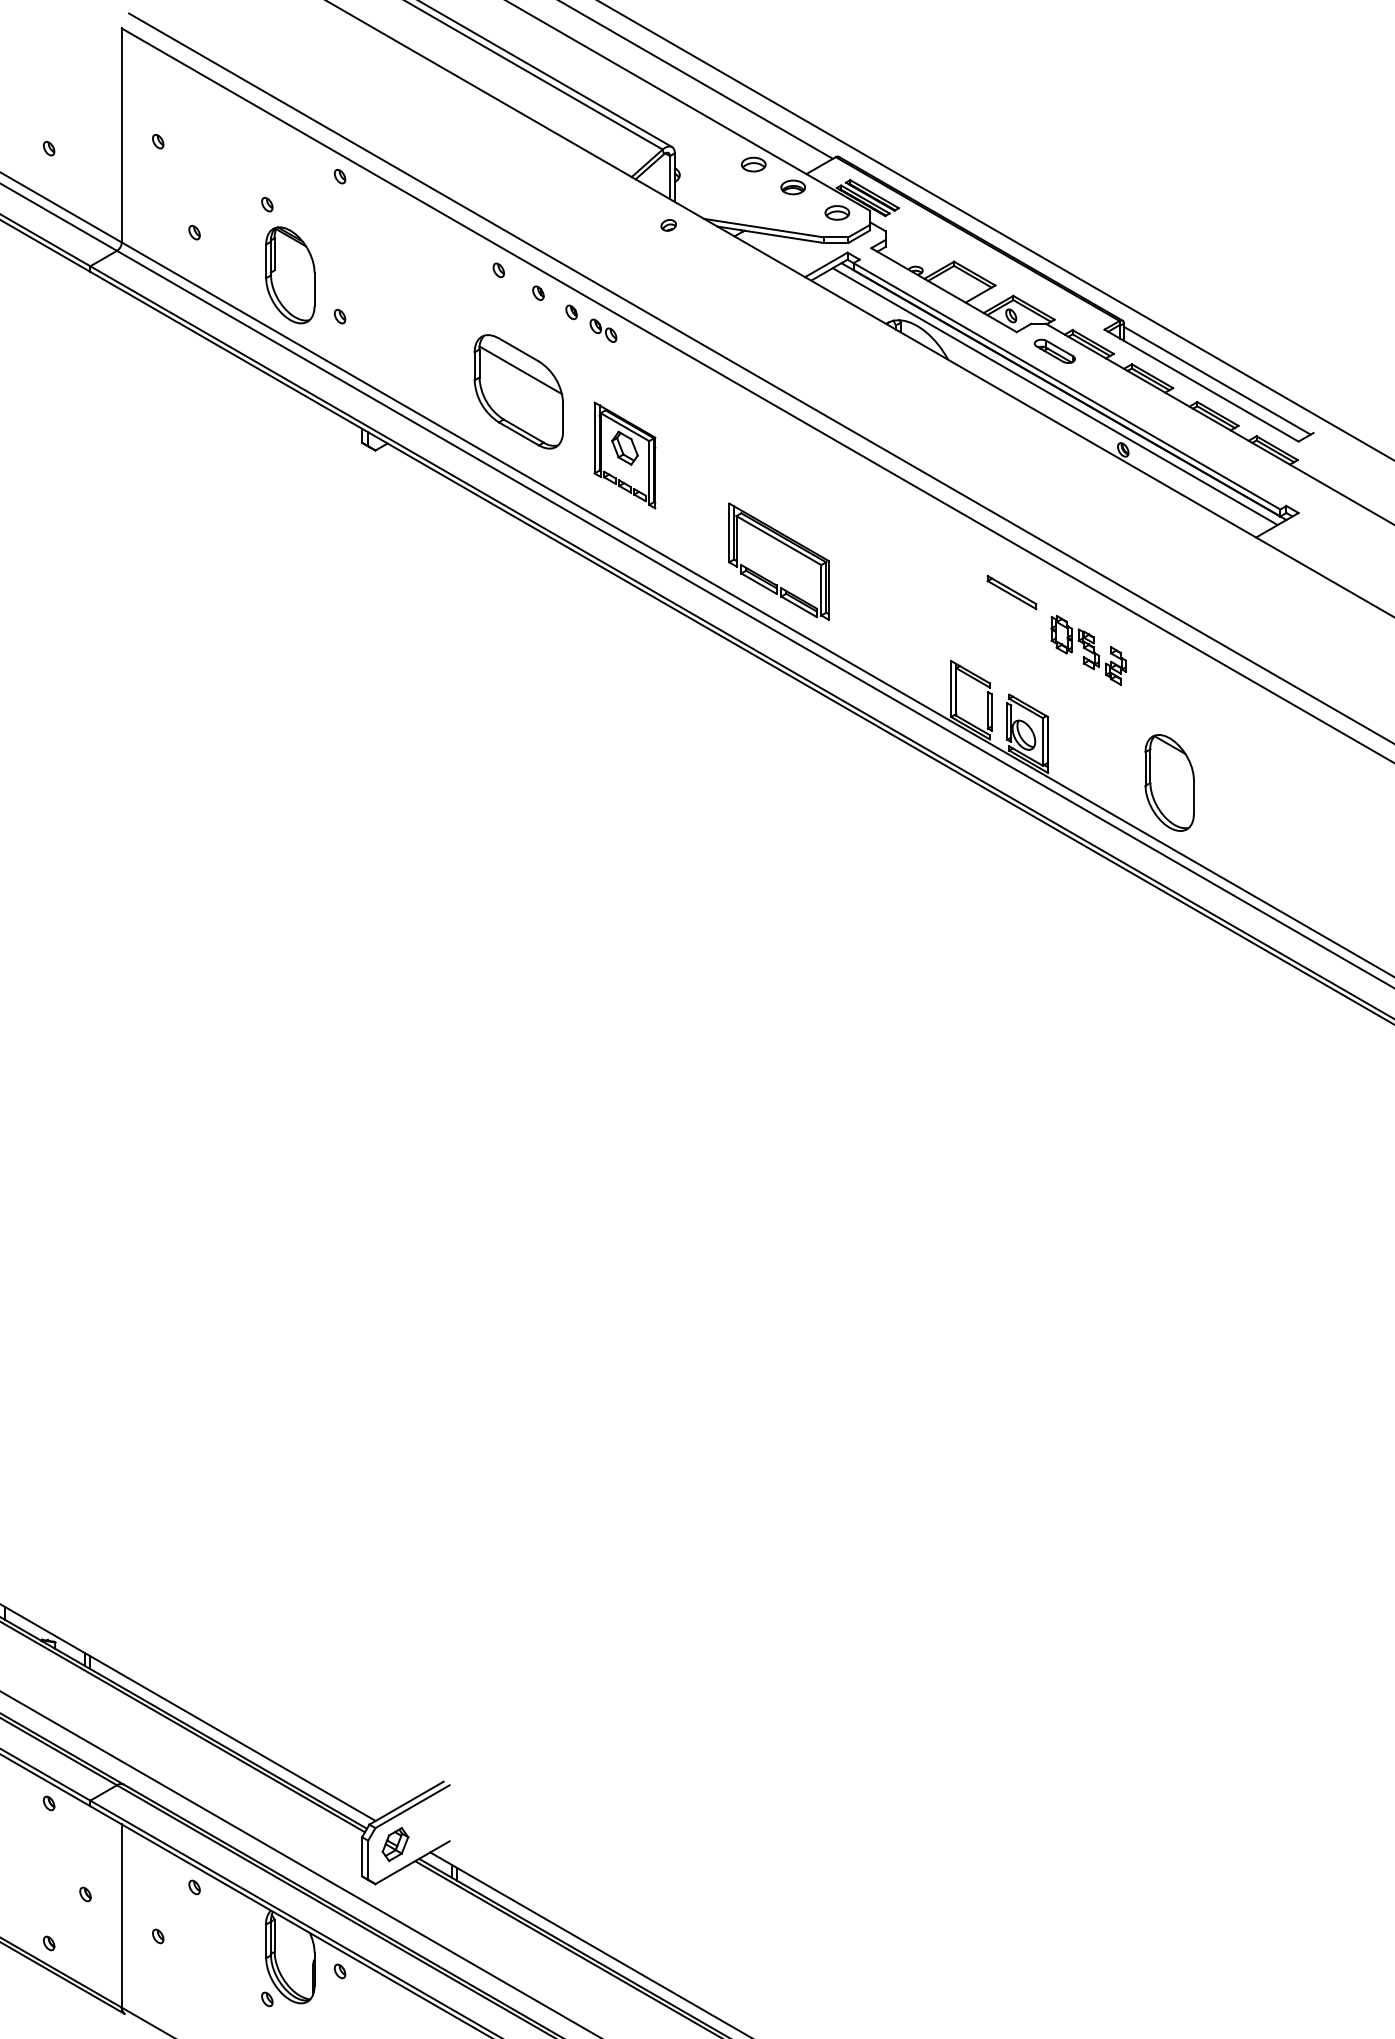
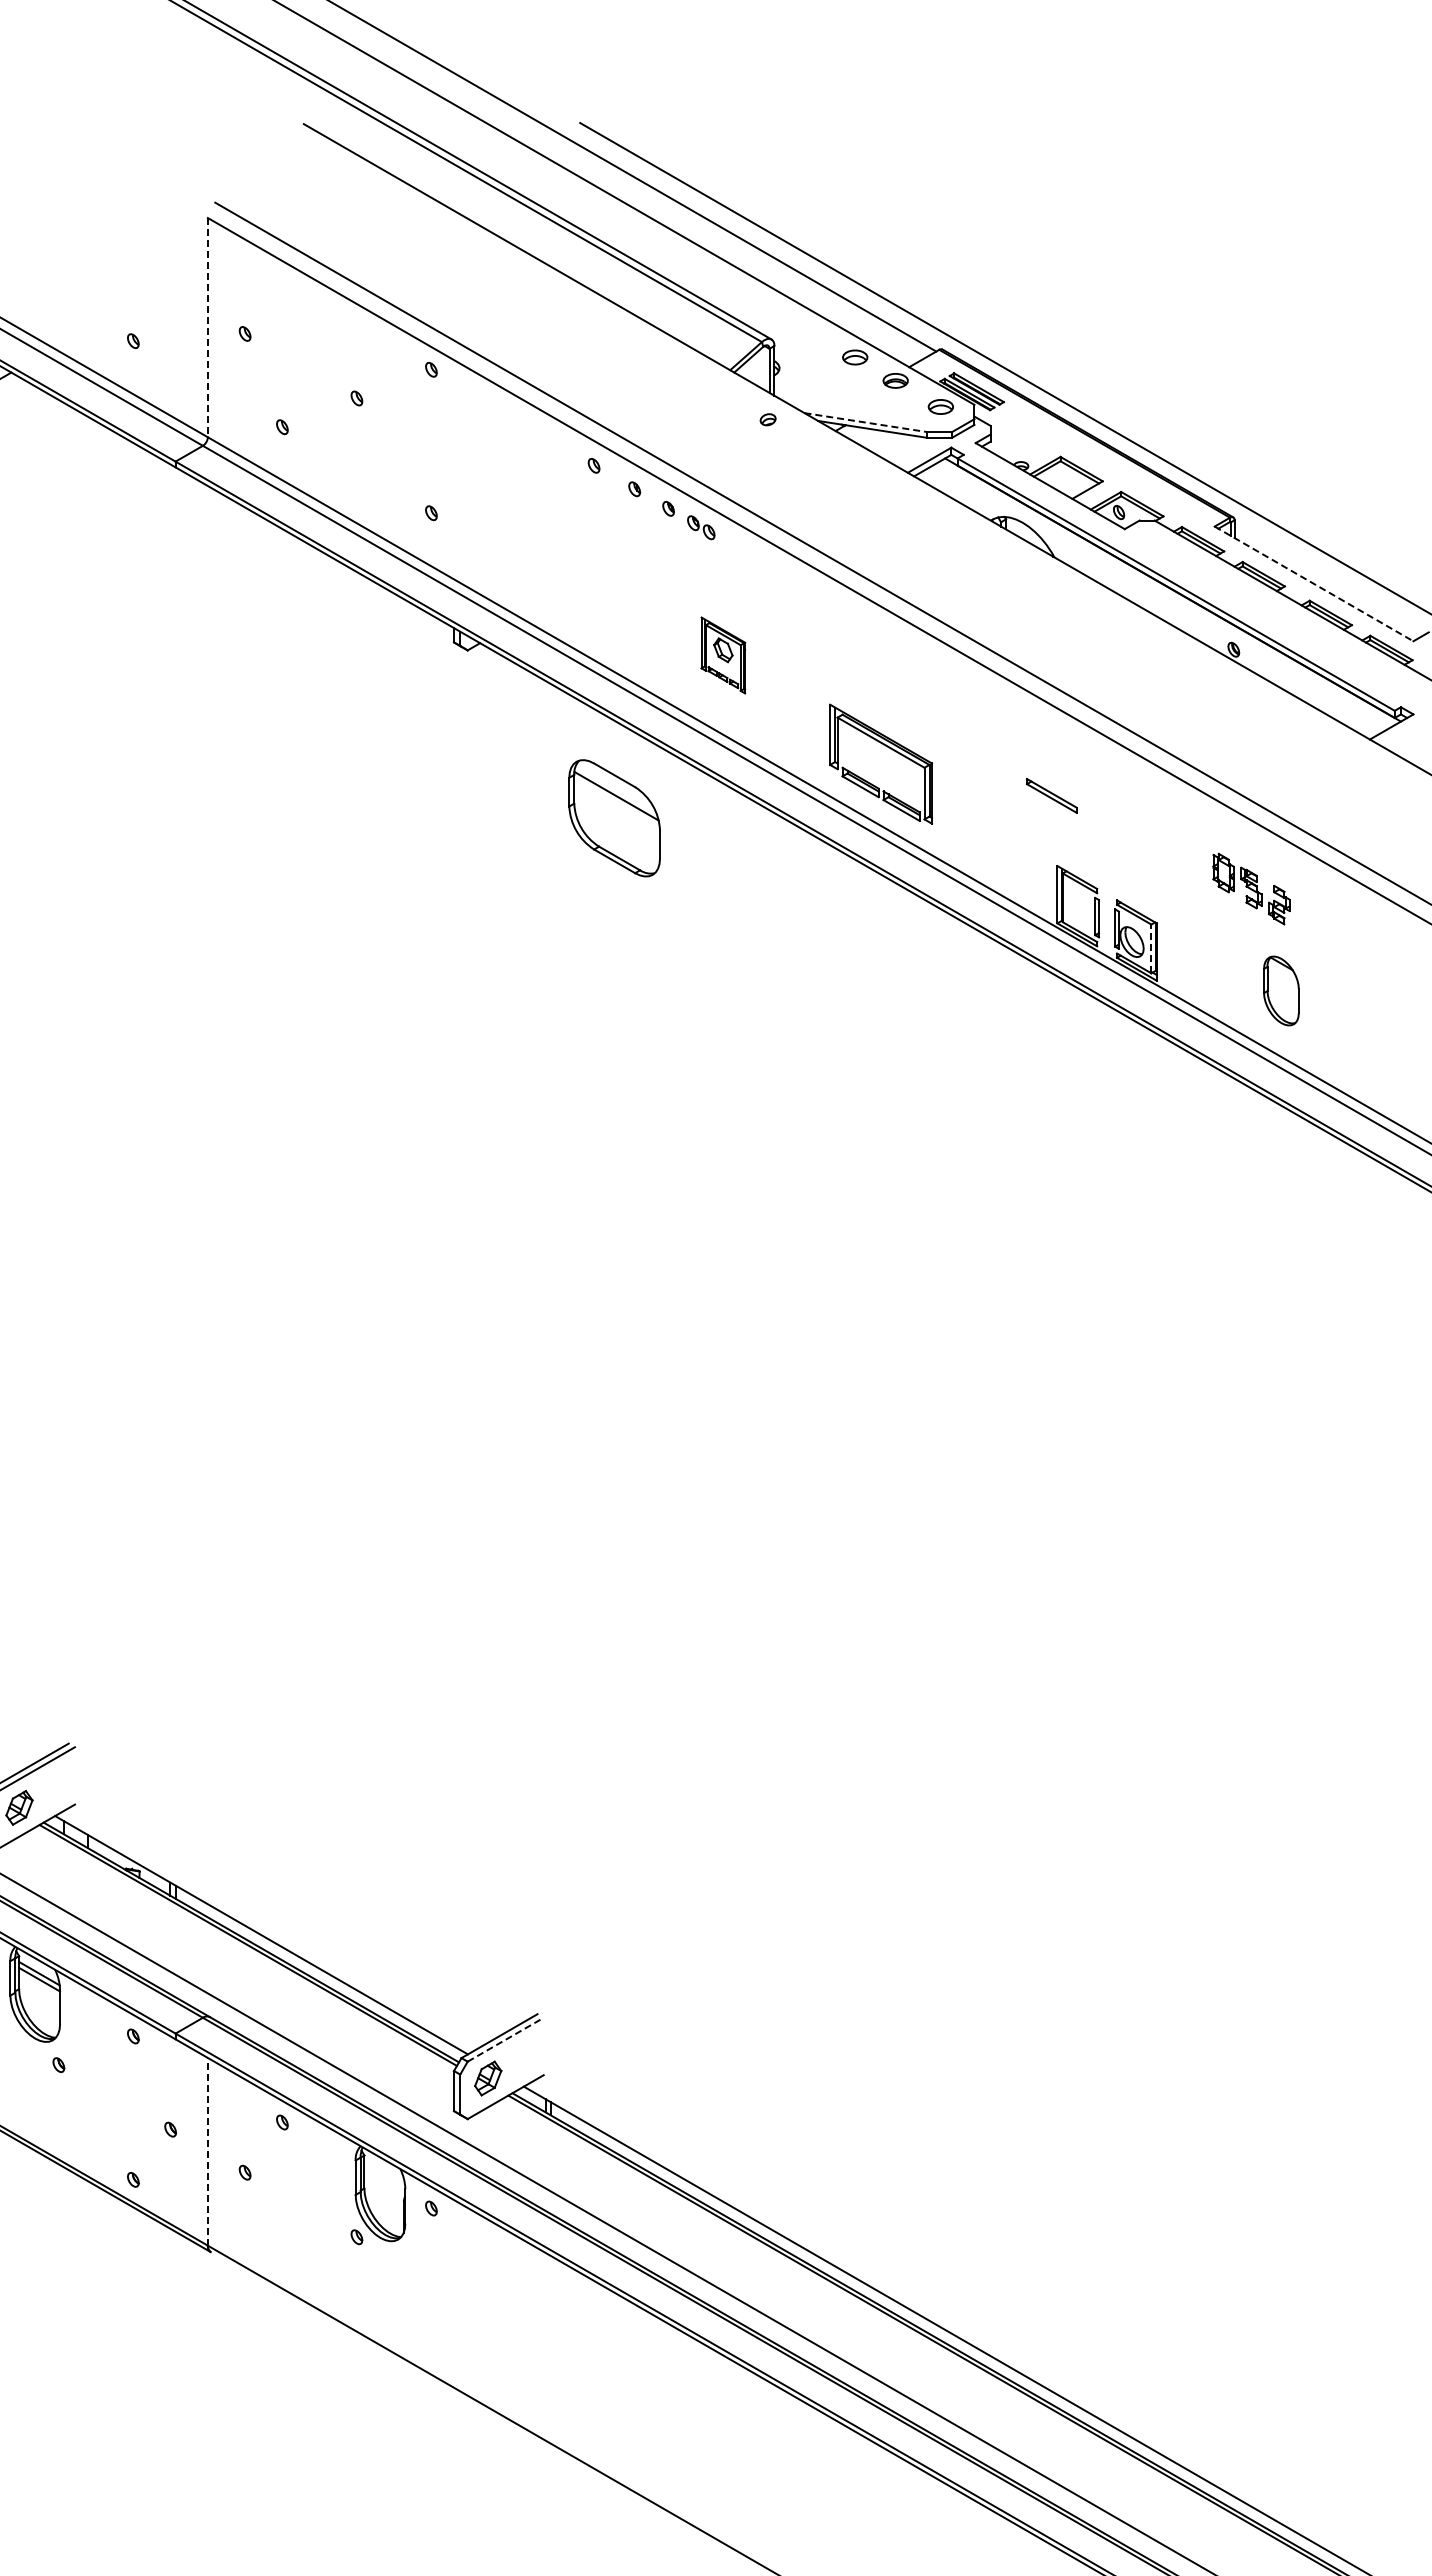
line: (121, 135) -> (207, 327), solid -> dashed
line: (764, 228) -> (866, 422), solid -> dashed
part: (290, 274) -> (380, 470), removed
part: (1054, 351) -> (1163, 548), removed
line: (1216, 380) -> (1329, 578), removed
line: (1202, 385) -> (1314, 583), solid -> dashed
part: (518, 392) -> (614, 818), moved
line: (1055, 395) -> (1164, 594), removed
part: (625, 455) -> (723, 655), size x0.7
part: (1011, 592) -> (1051, 795), moved
part: (1088, 649) -> (1251, 888), moved
line: (1042, 741) -> (1151, 948), solid -> dashed
part: (1169, 782) -> (1281, 990), size x0.7
line: (412, 1806) -> (505, 2039), solid -> dashed
line: (121, 1915) -> (207, 2151), solid -> dashed

